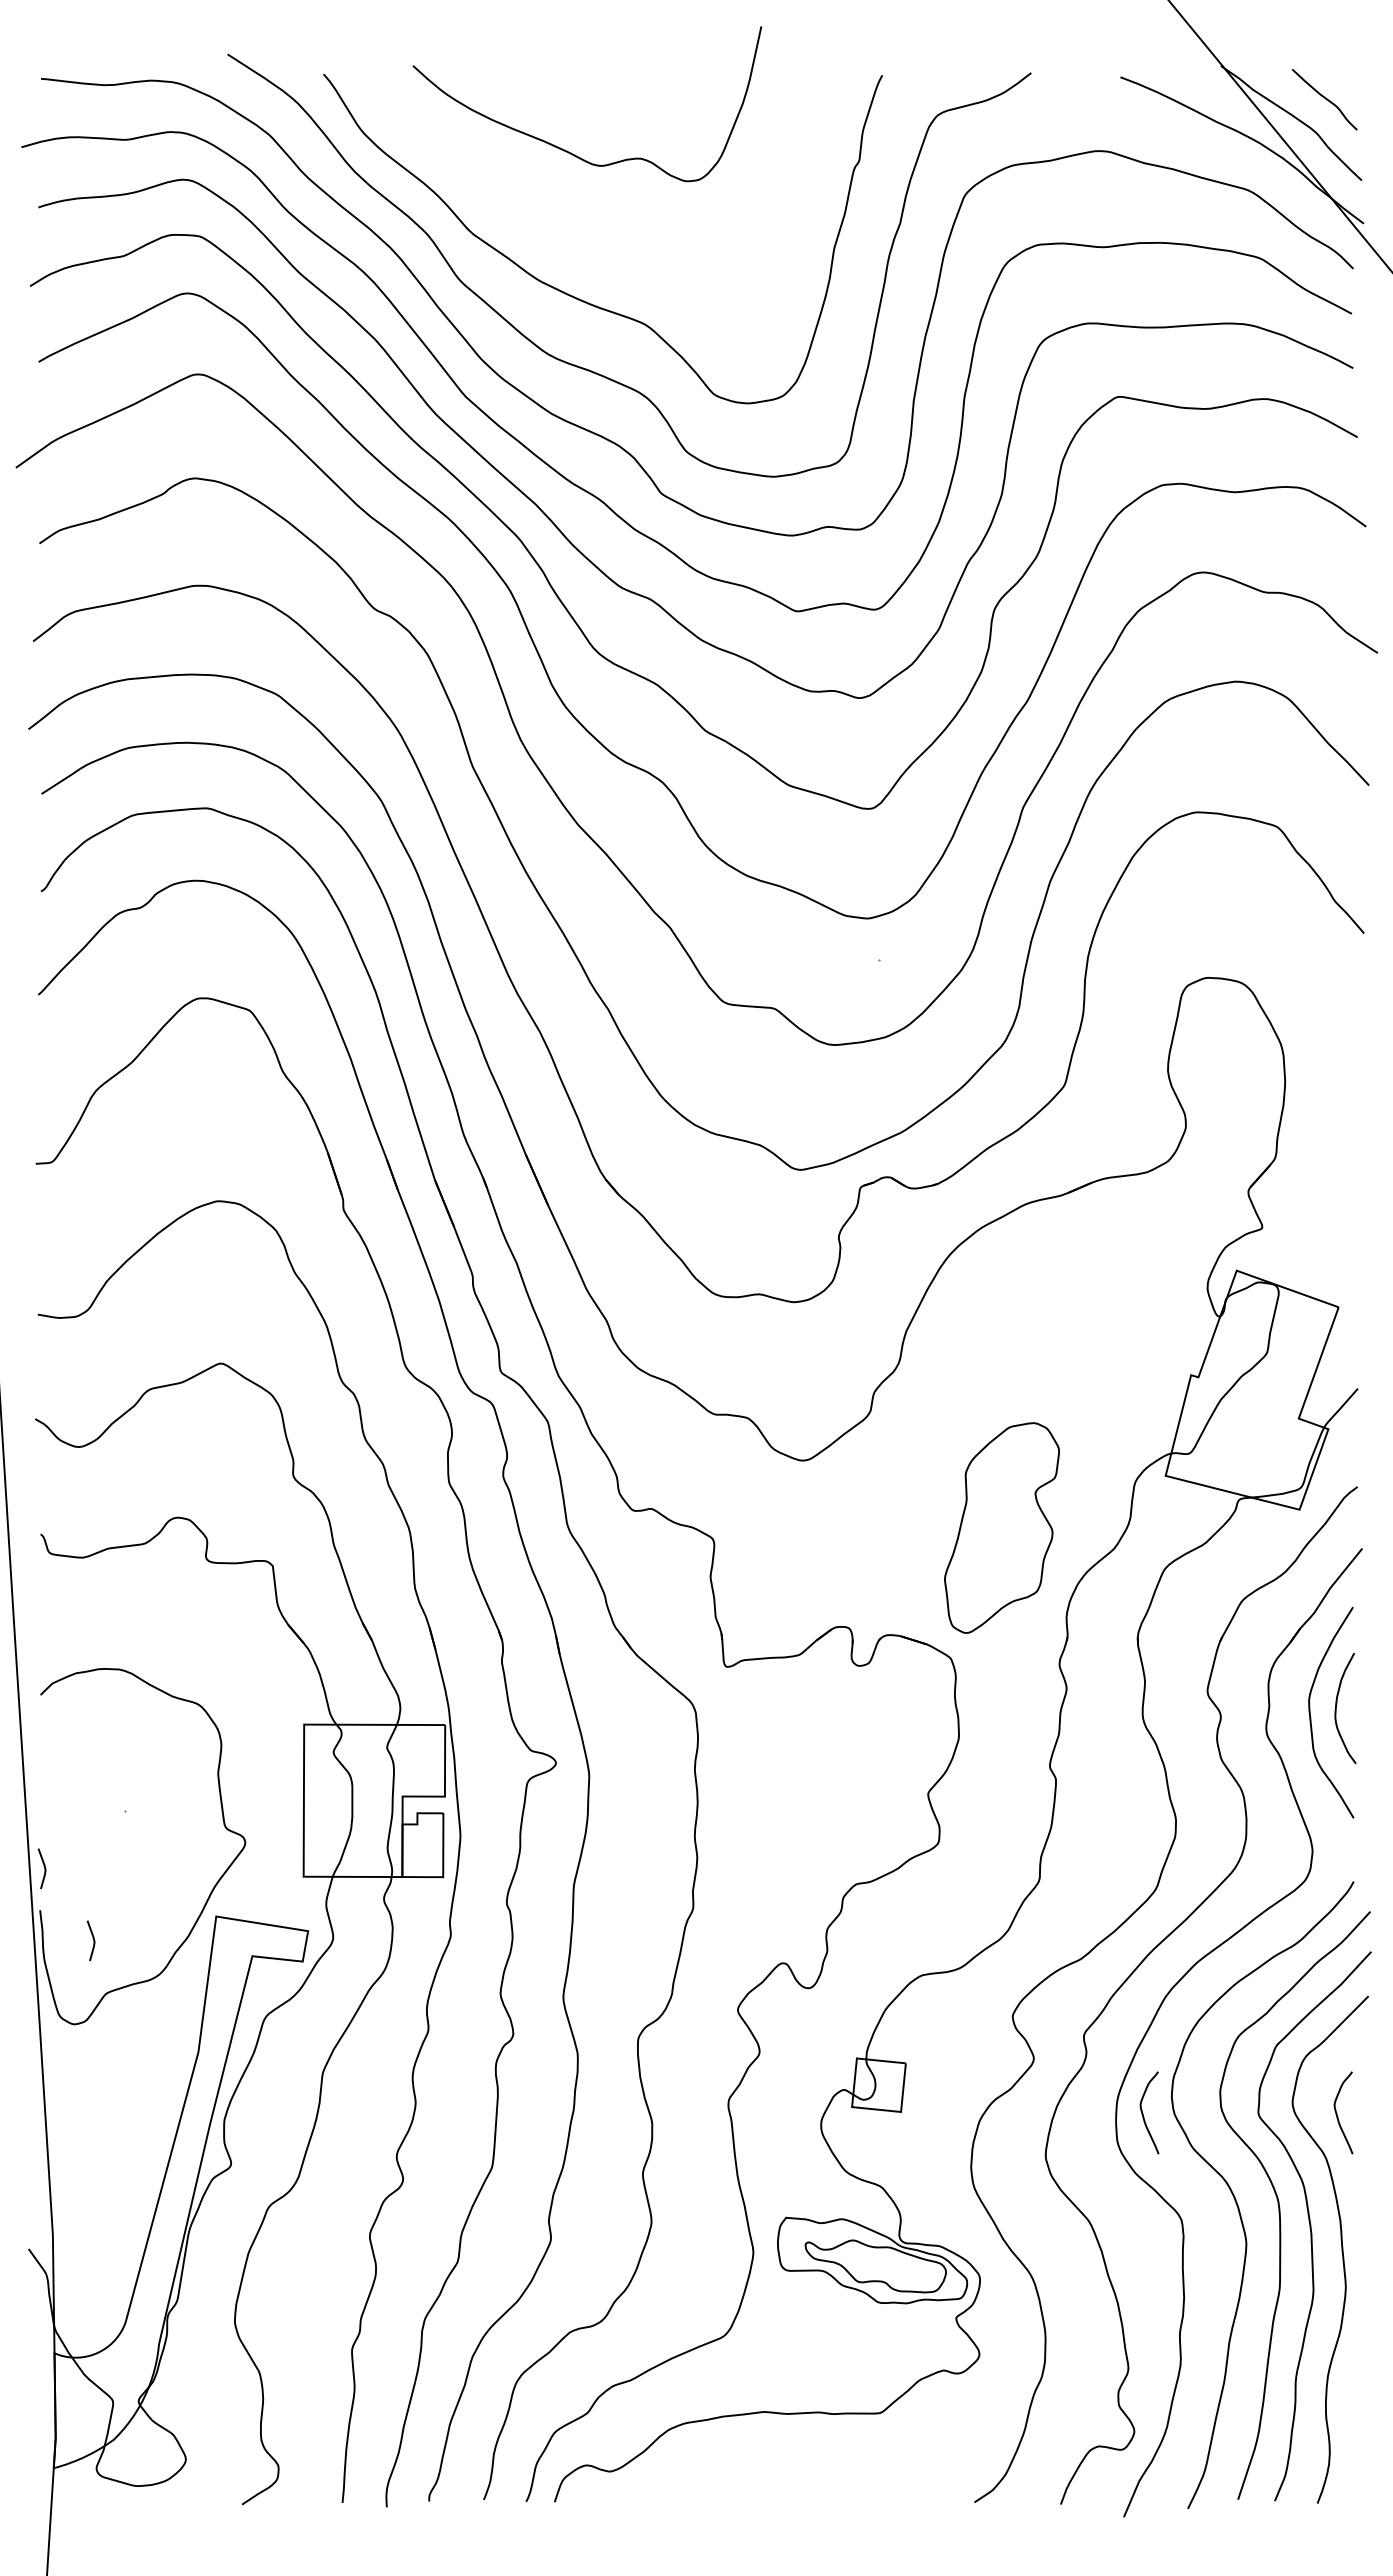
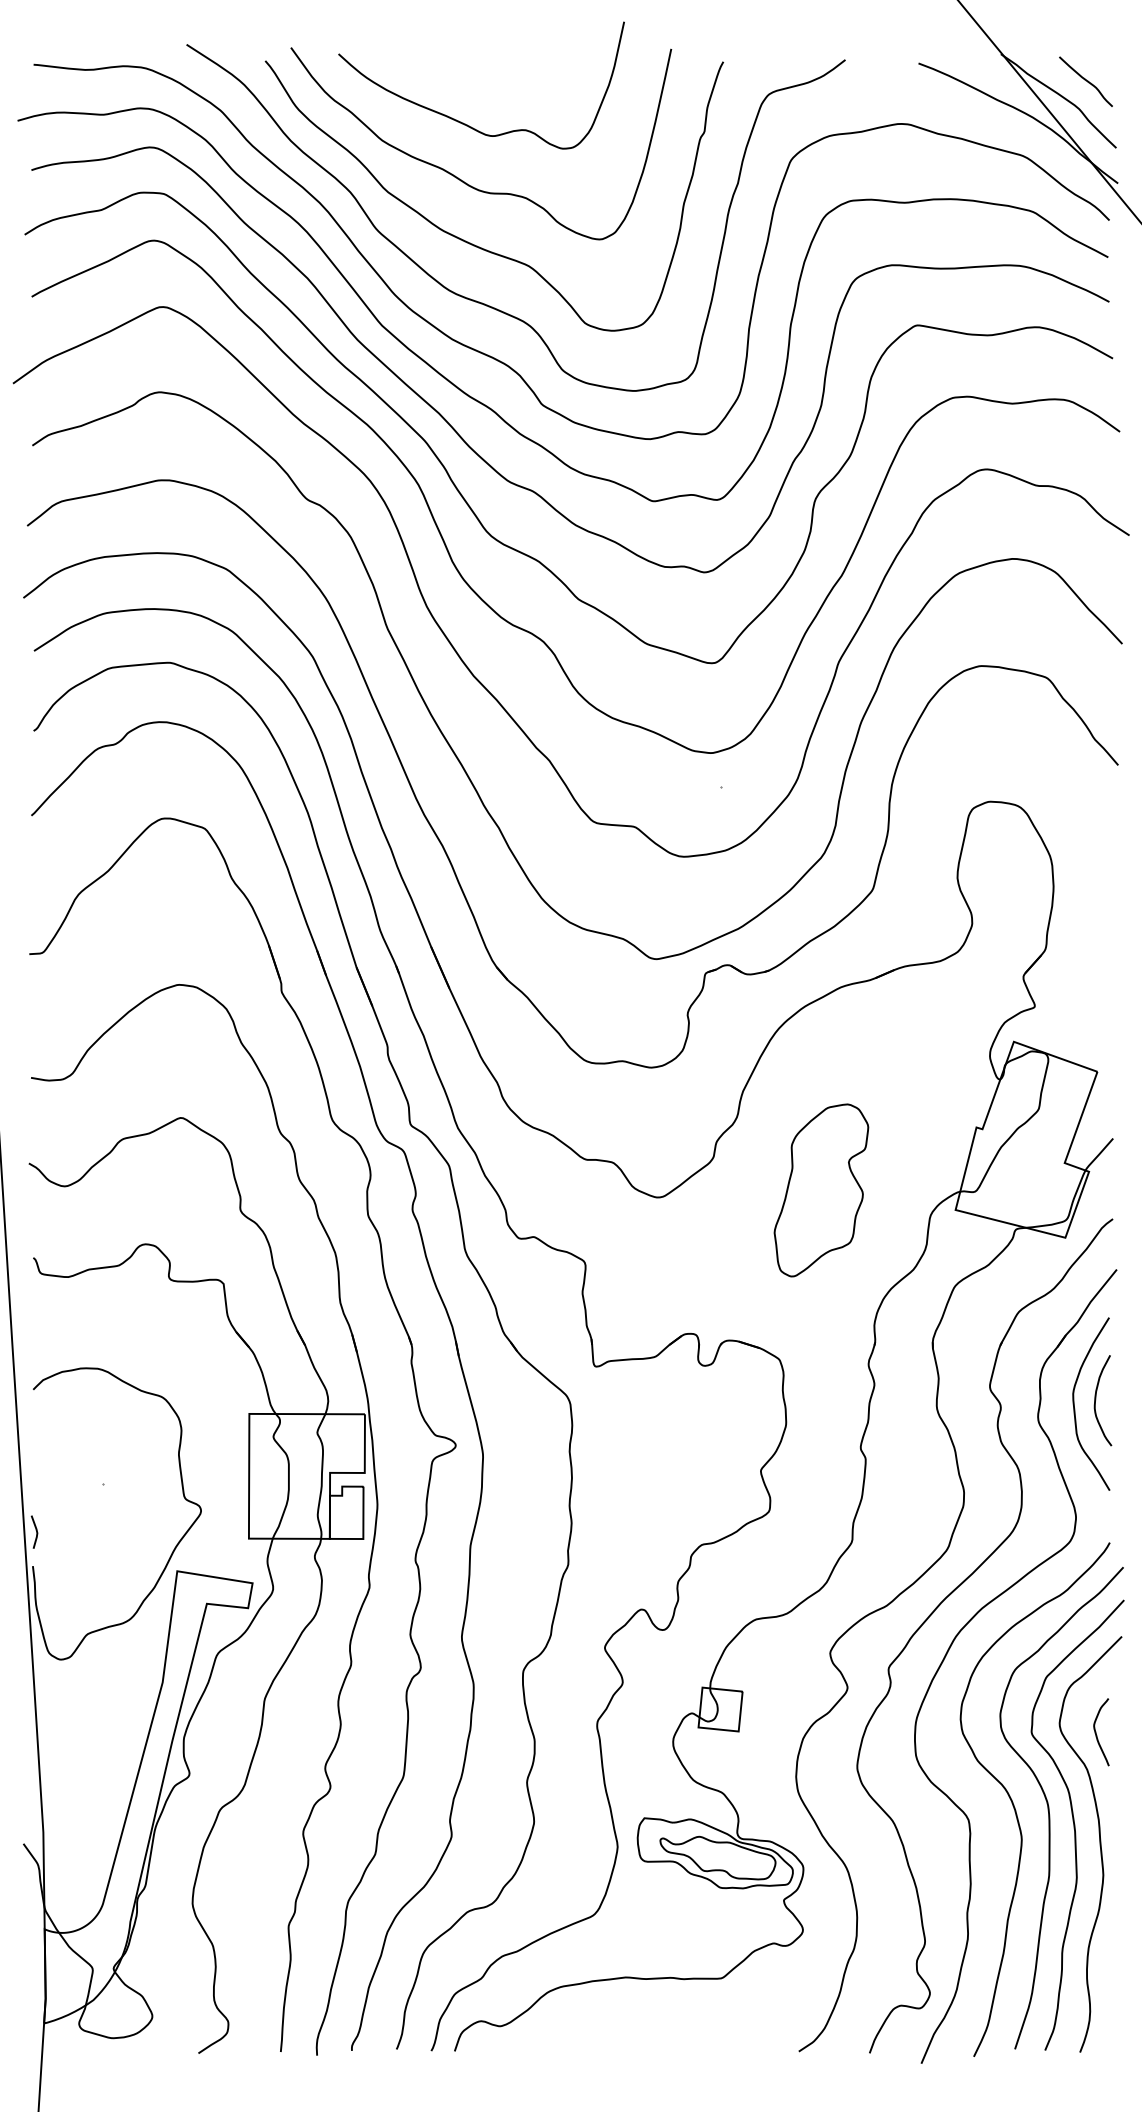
curve: (557, 215) -> (457, 176), added
part: (1001, 1527) -> (821, 1190), moved
line: (92, 1938) -> (75, 1589), removed
curve: (1143, 2113) -> (937, 1732), removed

